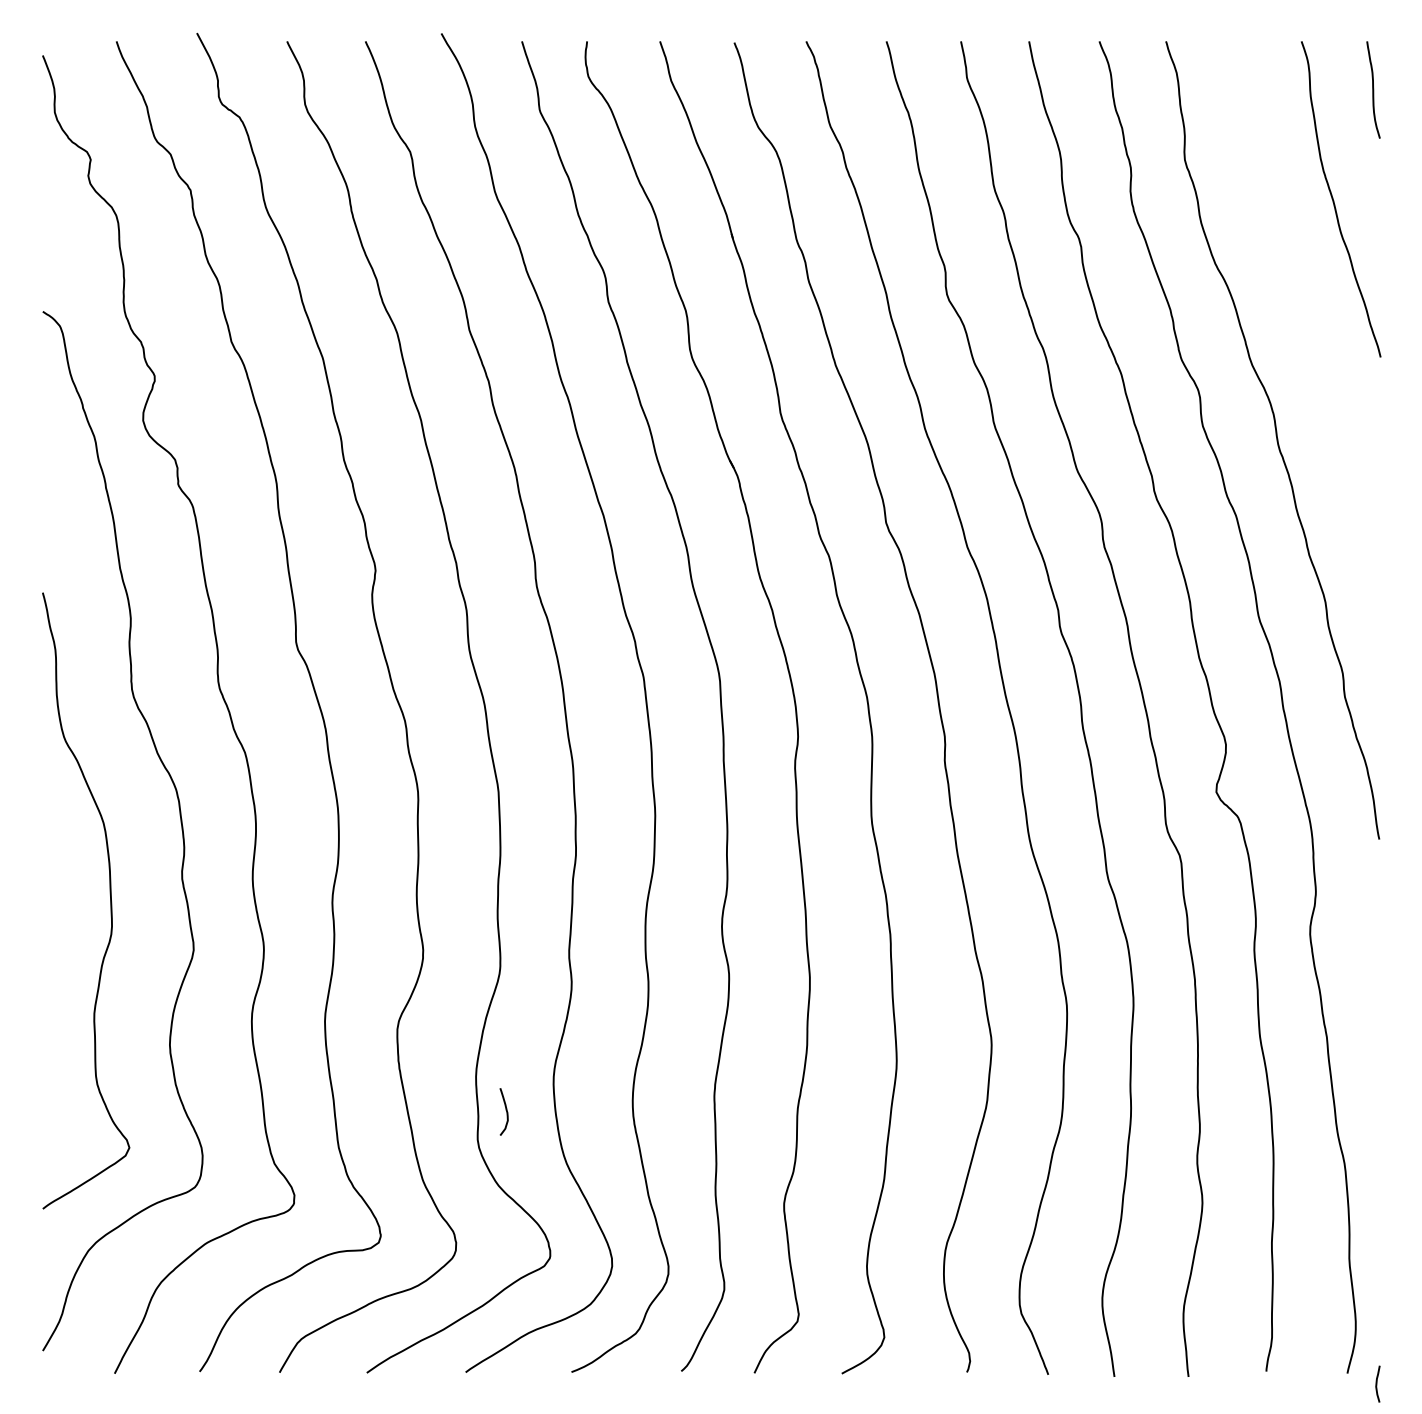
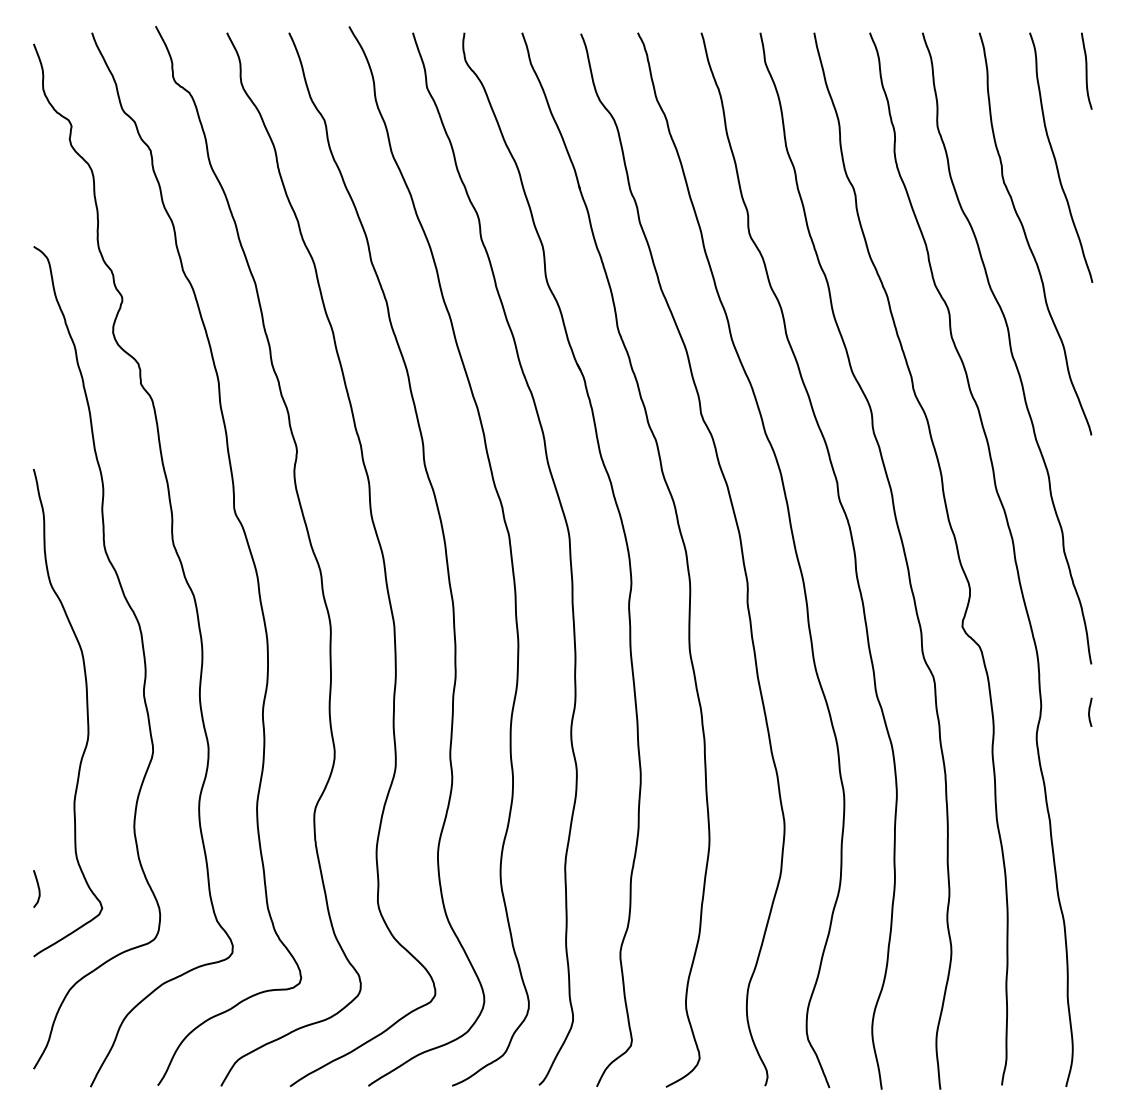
curve: (1297, 296) -> (1026, 234), added
curve: (505, 1110) -> (37, 887), moved
curve: (1378, 1383) -> (1090, 711), moved

